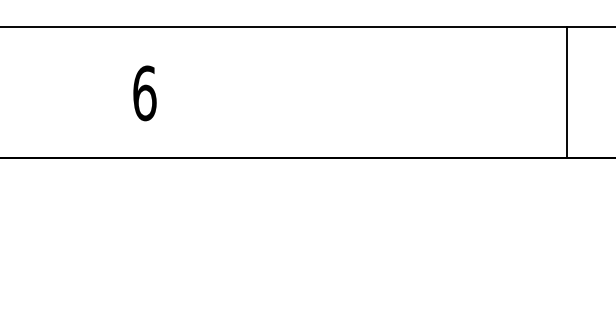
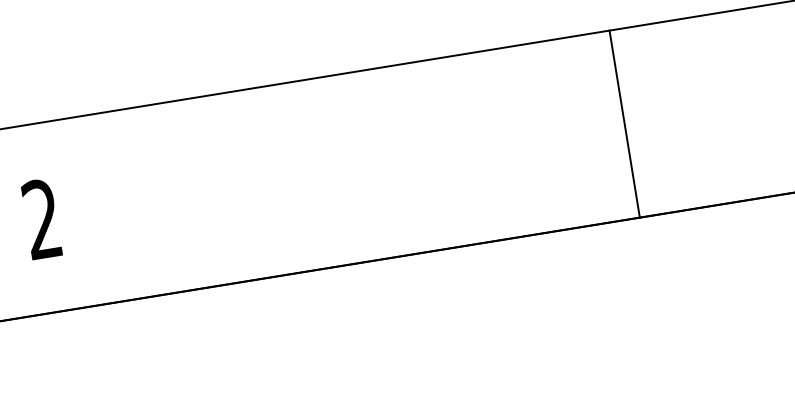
line: (567, 92) -> (625, 123), moved
text: (144, 93) -> (41, 219), 6 -> 2

